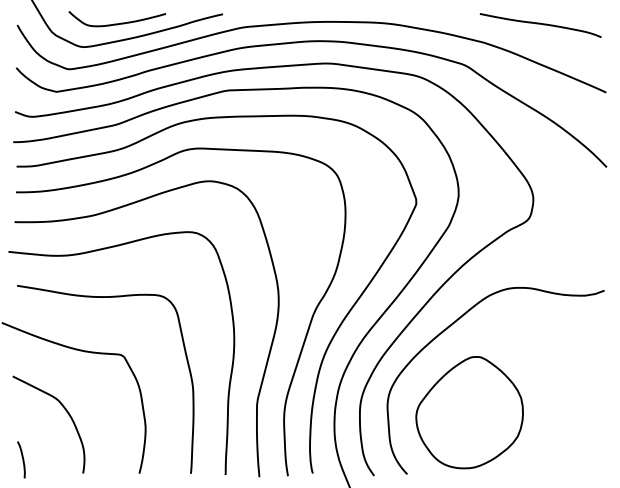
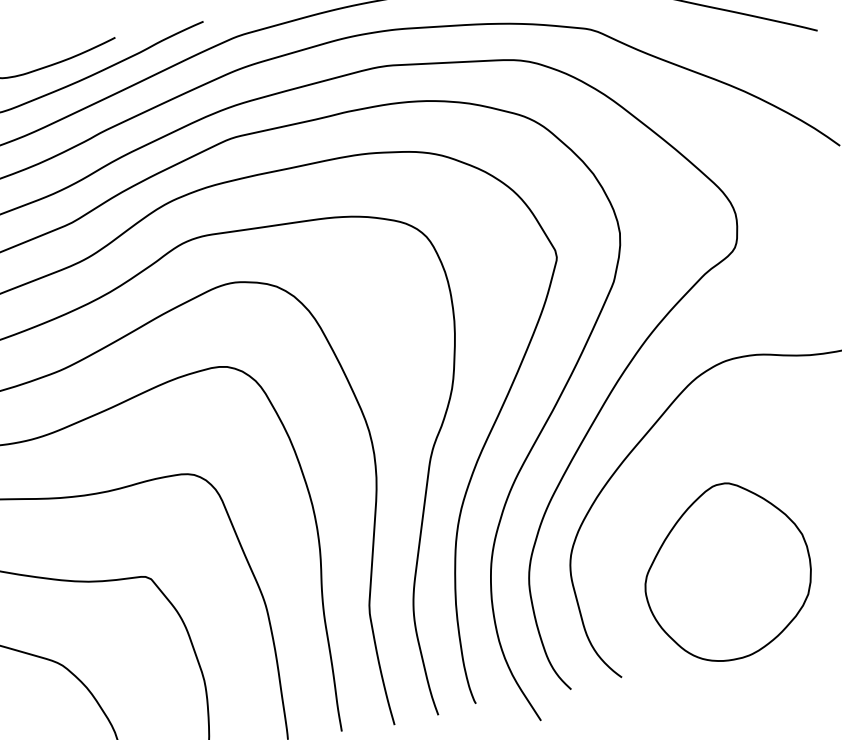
part: (469, 412) -> (726, 571), moved

